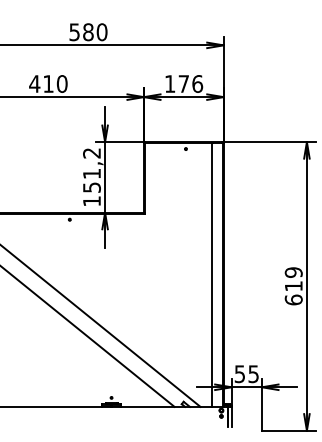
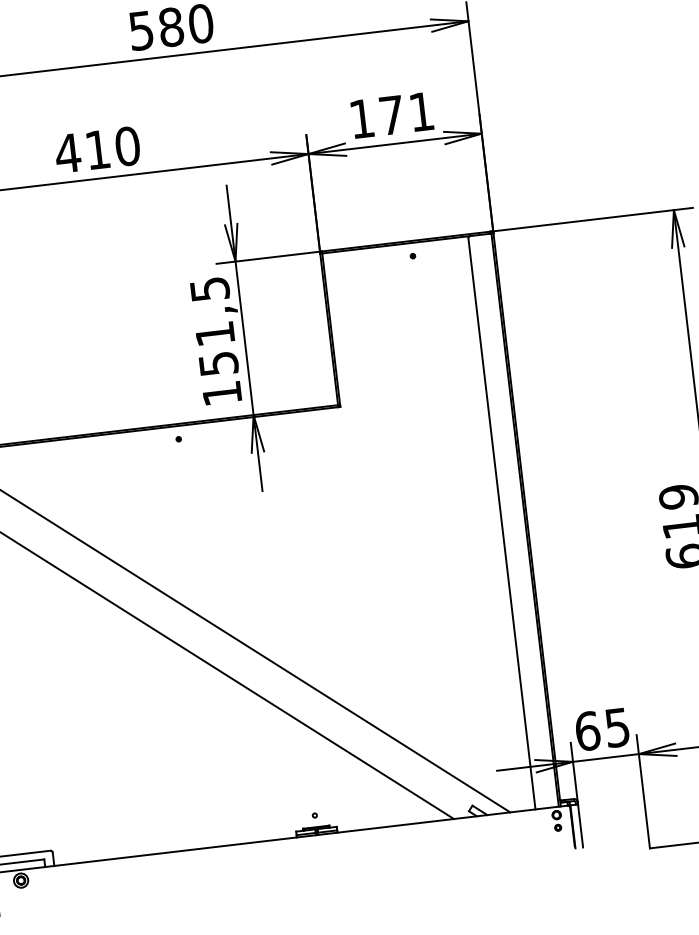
text: (197, 83) -> (421, 110), 176 -> 171
text: (91, 153) -> (208, 289), 151,2 -> 151,5
text: (239, 374) -> (586, 732), 55 -> 65

